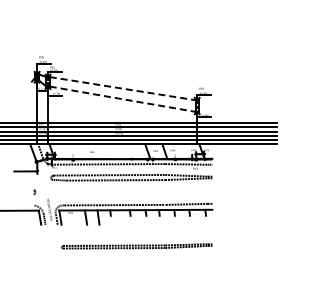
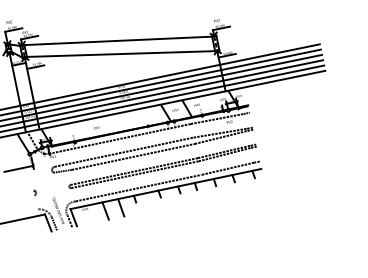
line: (122, 88) -> (118, 40), dashed -> solid
line: (122, 99) -> (120, 54), dashed -> solid
part: (136, 246) -> (162, 166), moved

